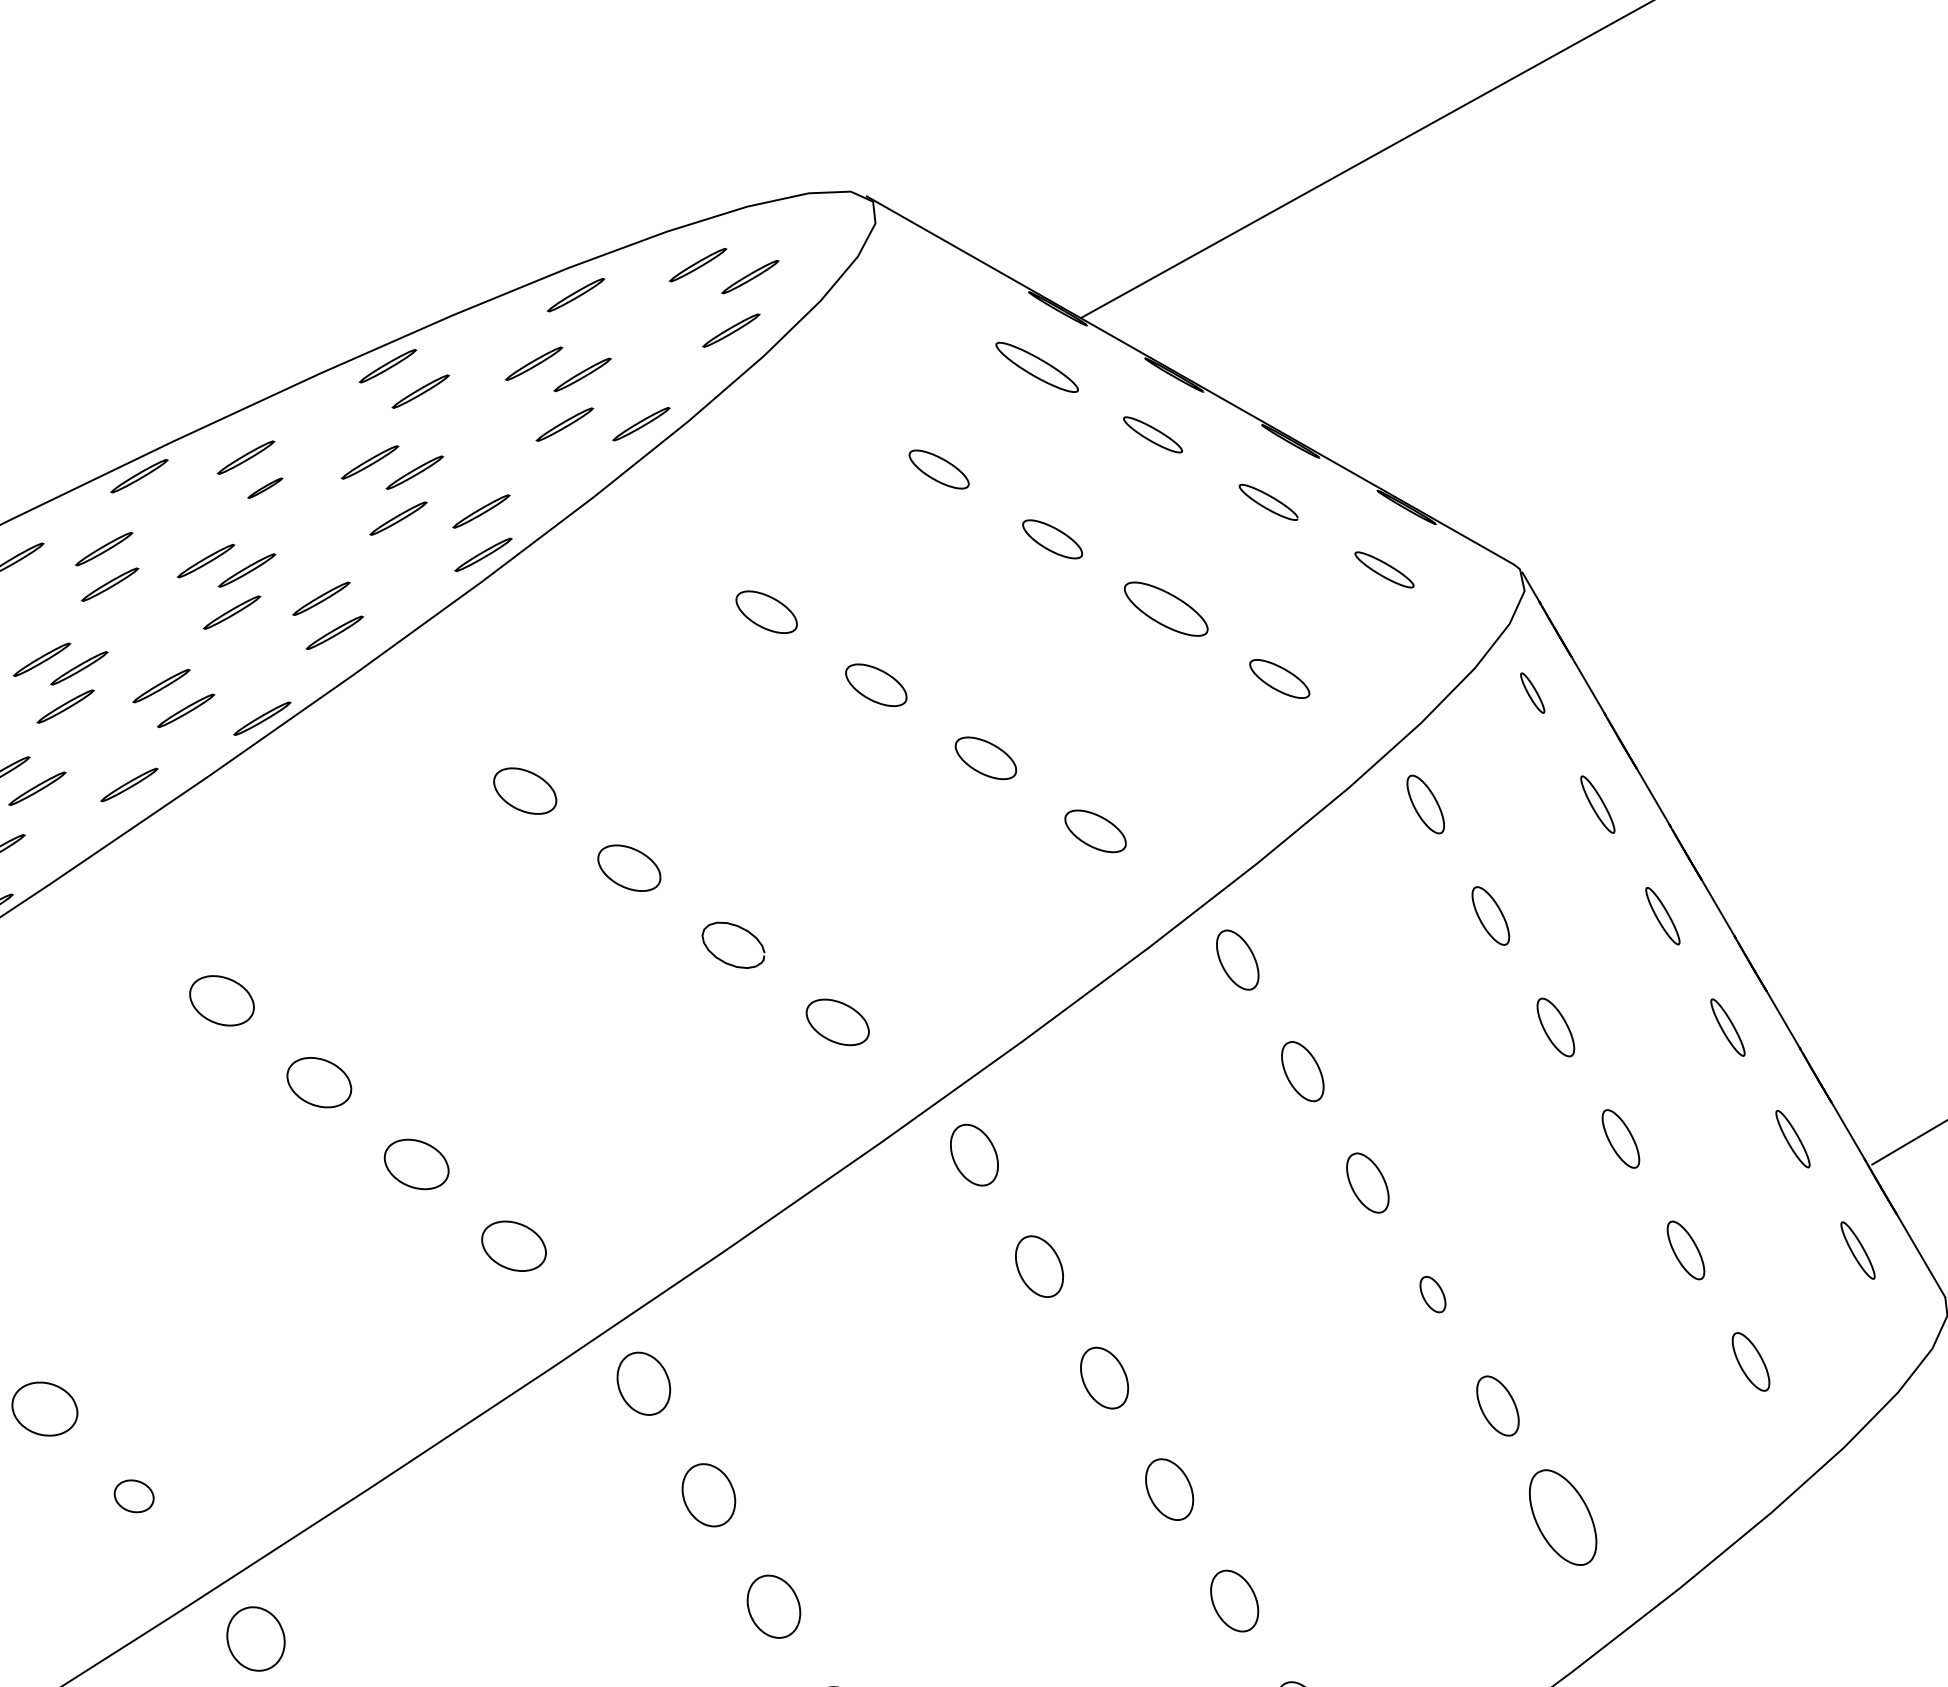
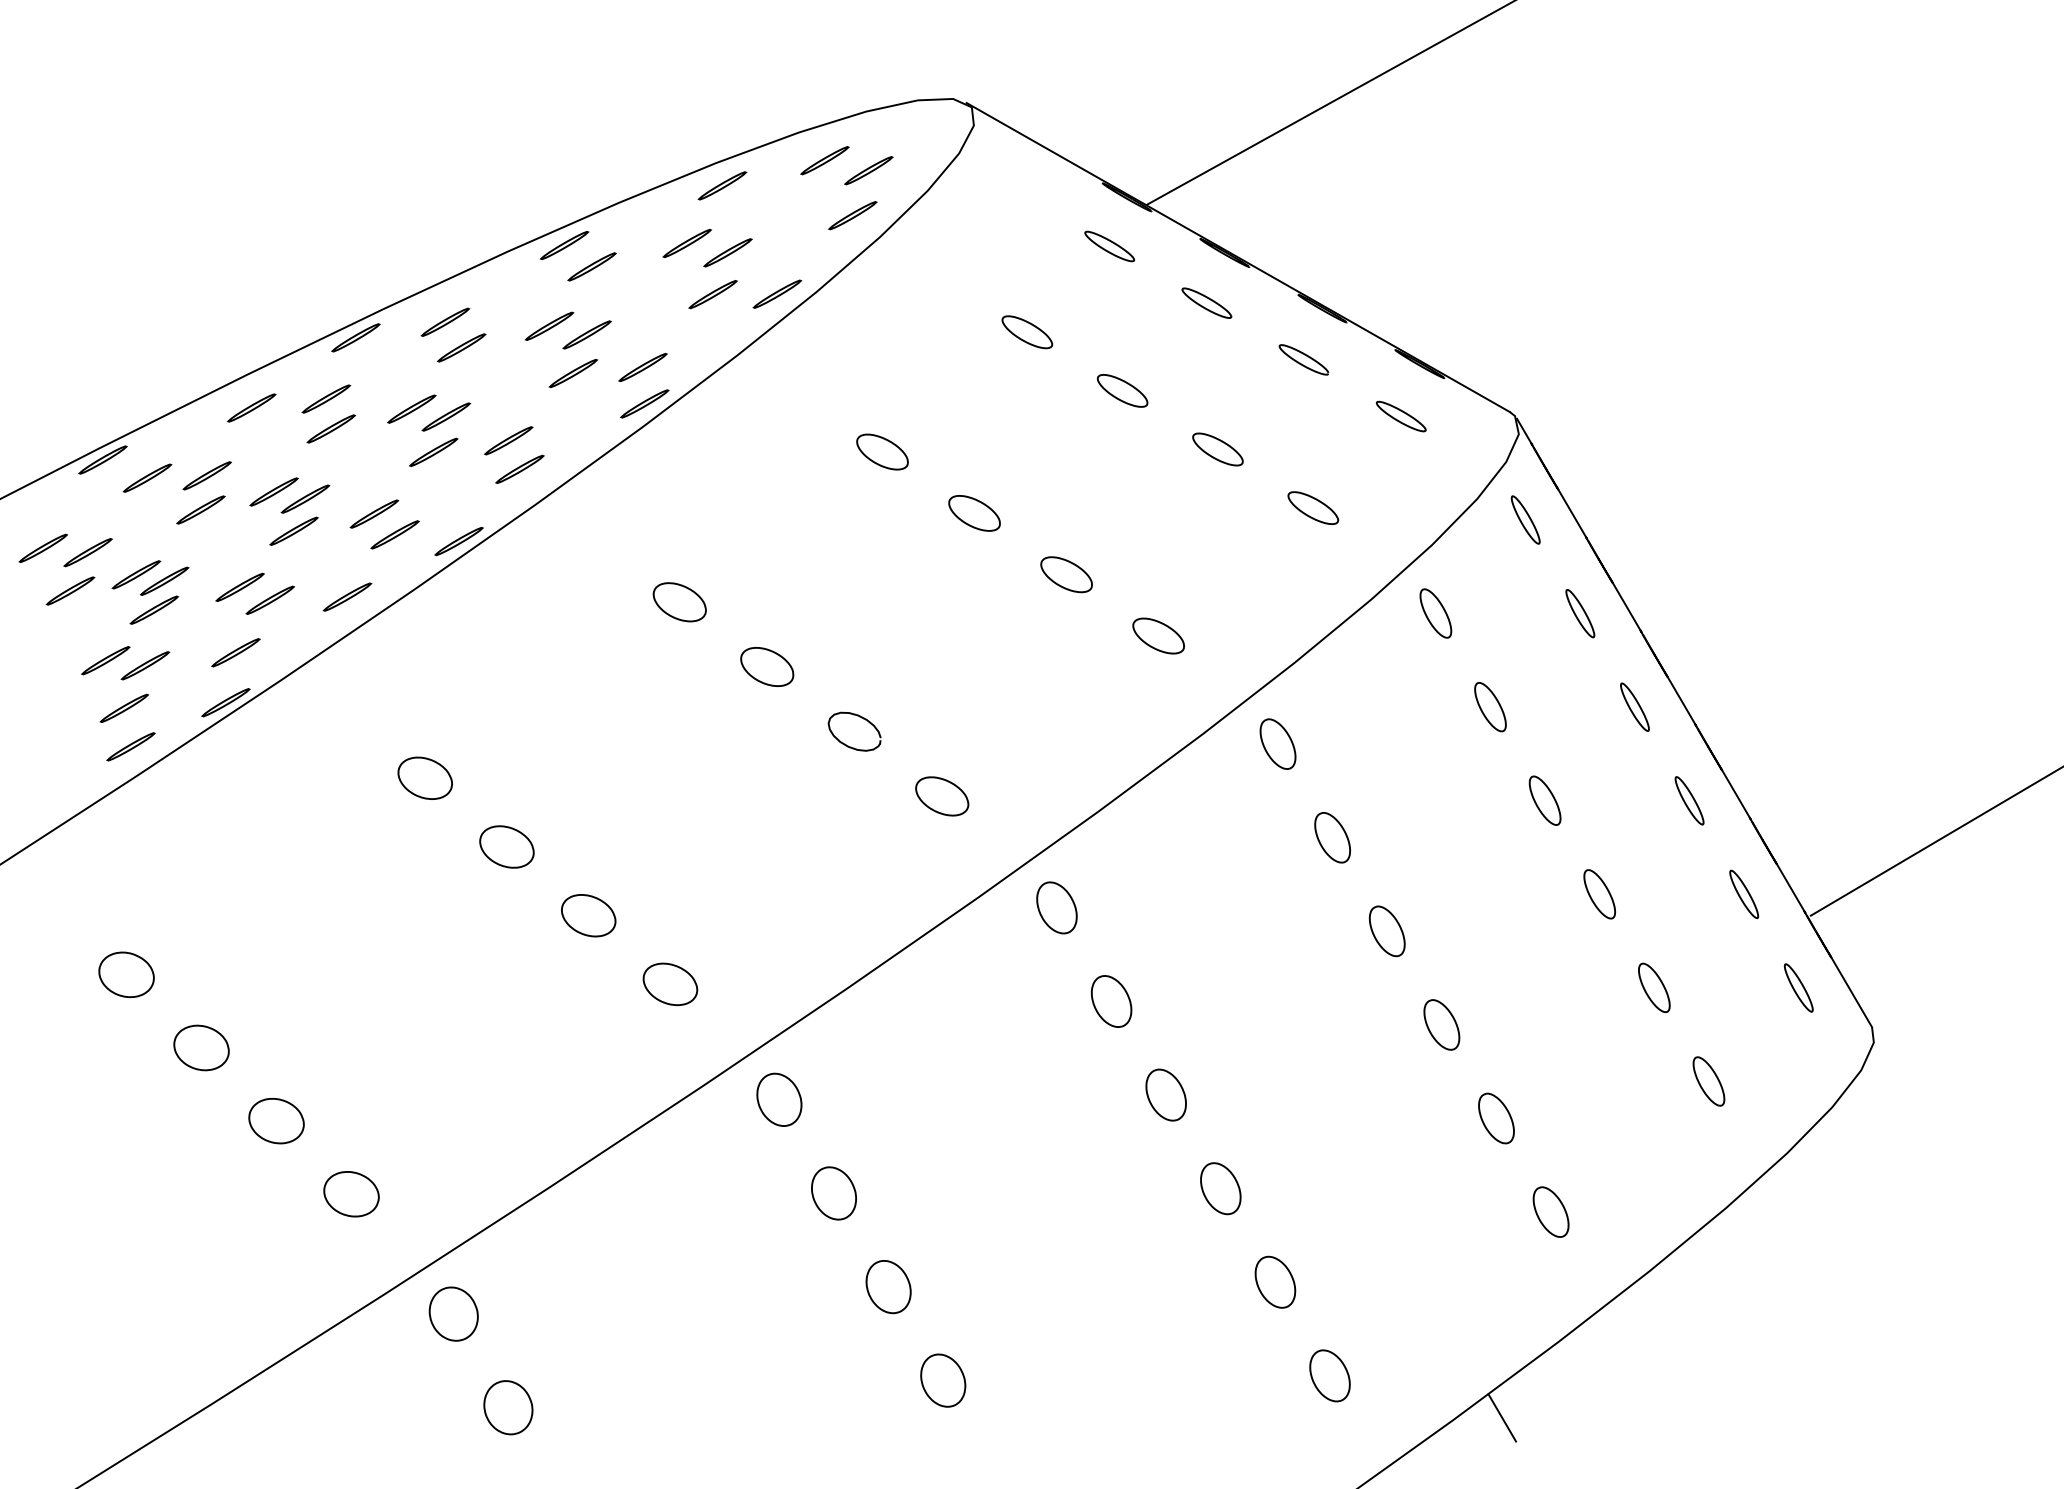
part: (1037, 367) -> (1109, 246), size x0.71
part: (265, 487) -> (461, 347), size x1.67
part: (1165, 609) -> (1217, 449), size x0.71
part: (1532, 692) -> (1525, 519), size x1.43
part: (1432, 1294) -> (1441, 1024), size x1.67
part: (134, 1496) -> (351, 1194), size x1.67
part: (1562, 1516) -> (1550, 1211), size x0.62

